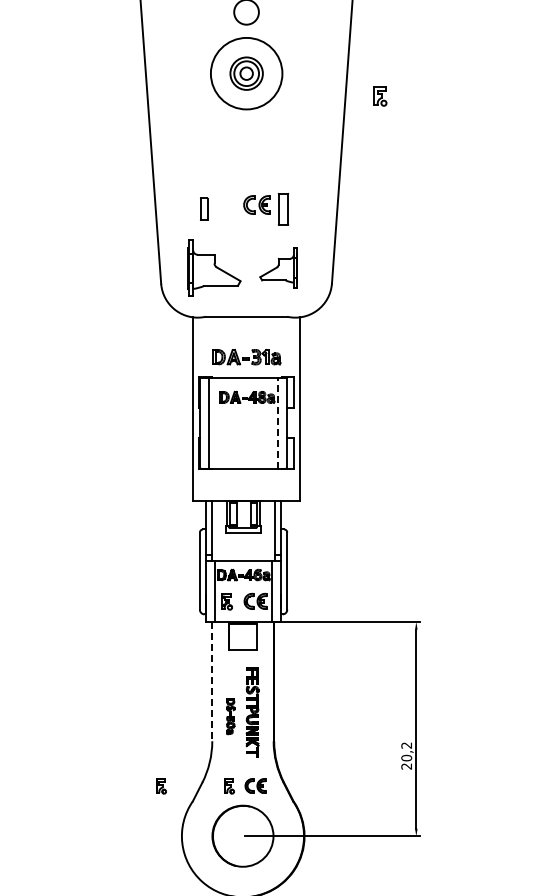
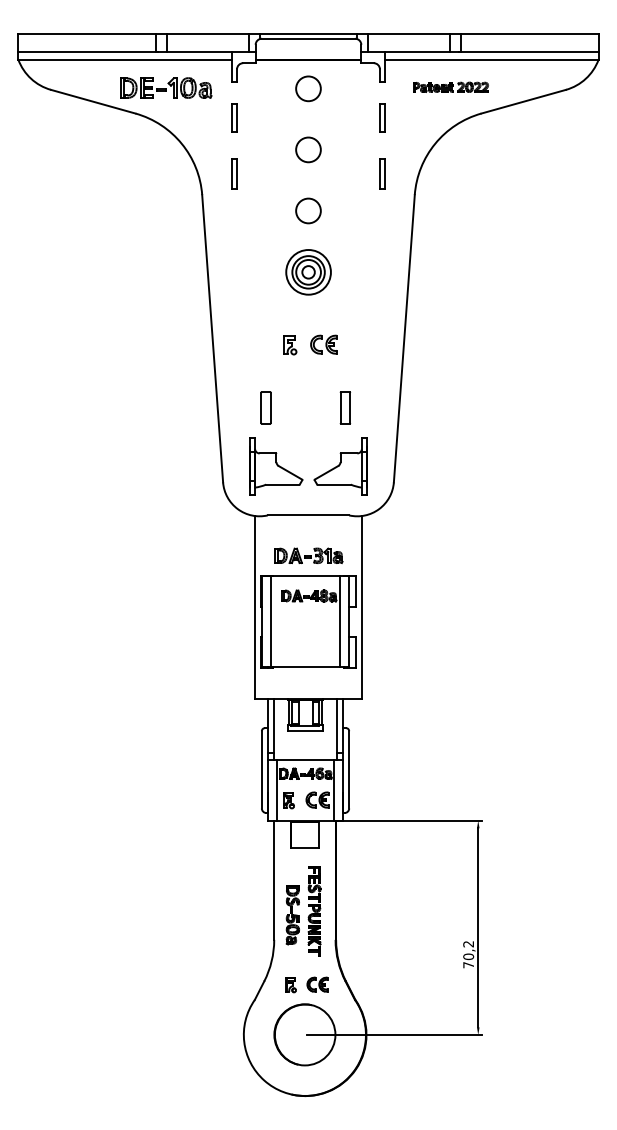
circle: (246, 73) -> (308, 272), size x0.62
part: (380, 96) -> (290, 345), moved
part: (256, 204) -> (323, 344), moved
part: (203, 208) -> (265, 407), size x1.43
part: (278, 267) -> (340, 466), size x1.43
line: (278, 422) -> (340, 621), dashed -> solid
line: (212, 681) -> (274, 880), dashed -> solid
part: (230, 716) -> (292, 915), size x1.67
text: (406, 766) -> (468, 965), 20,2 -> 70,2
part: (160, 786) -> (222, 985), removed

